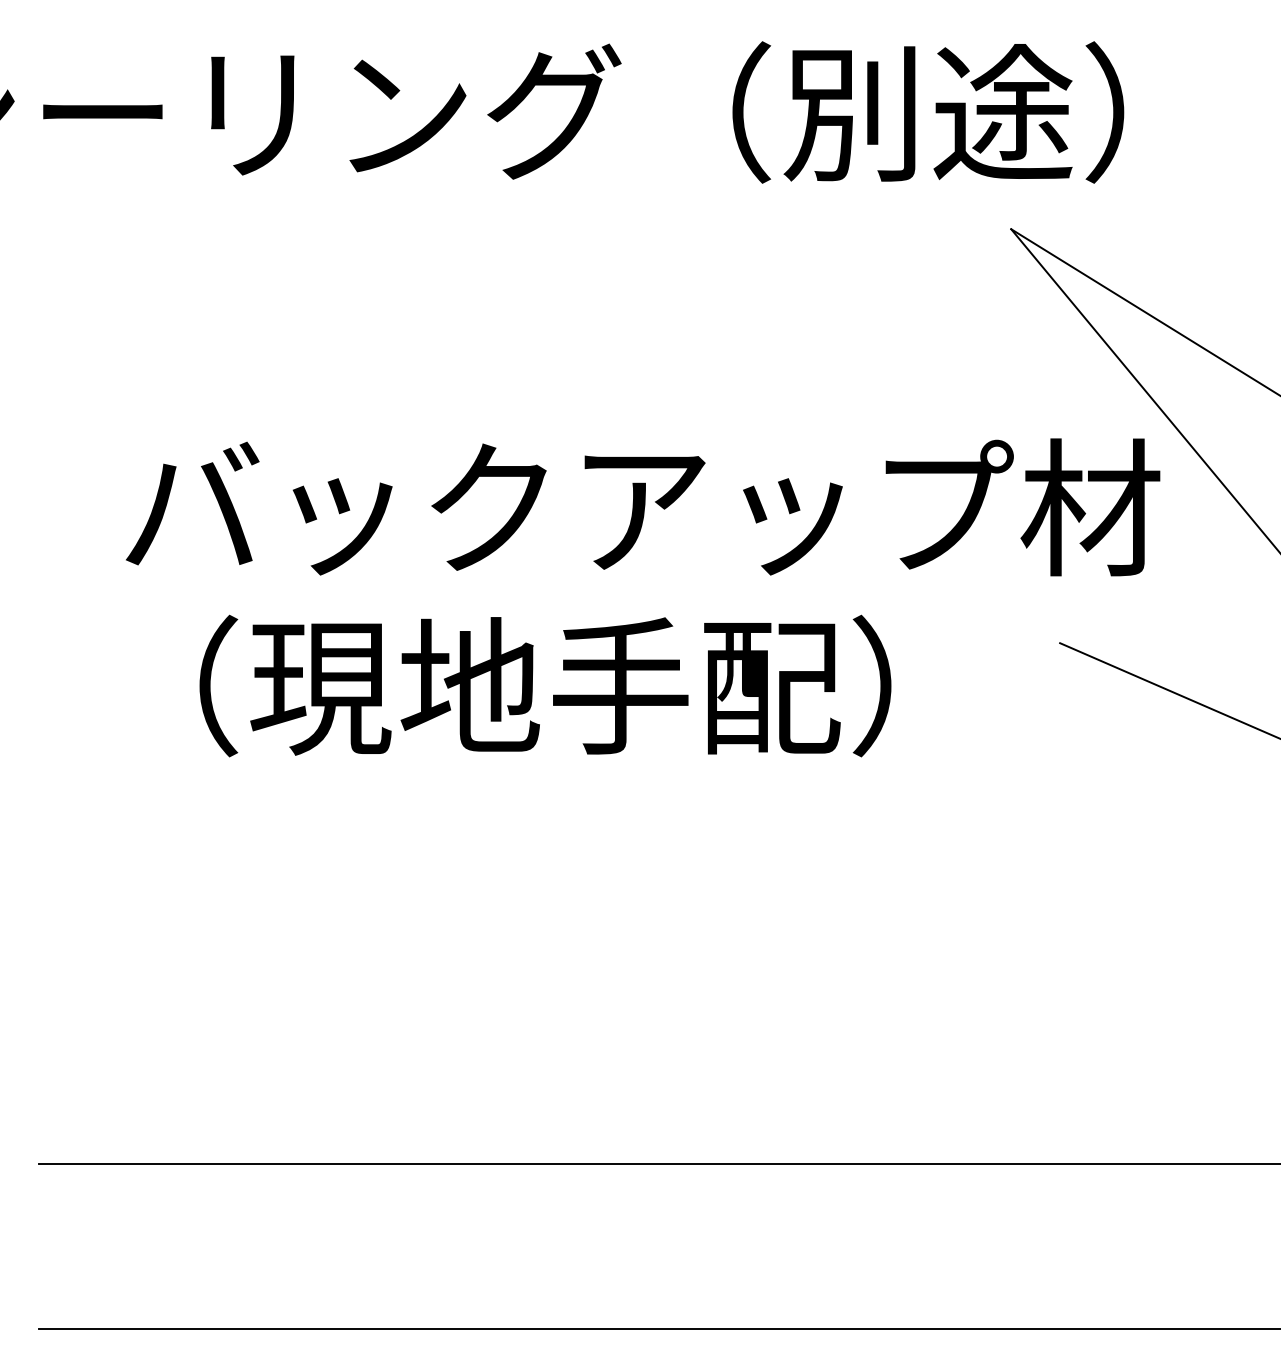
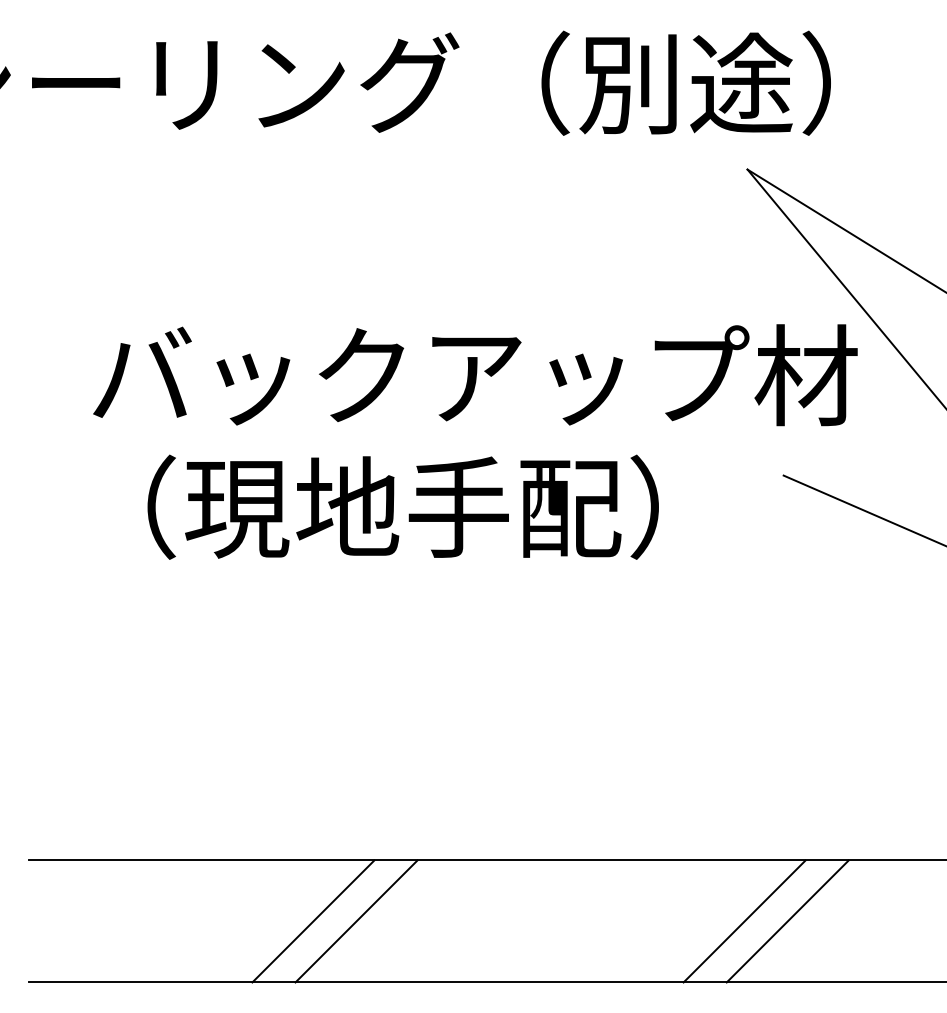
line: (423, 1245) -> (313, 920), added
line: (481, 1245) -> (355, 920), added
line: (1006, 1245) -> (744, 920), added
line: (1065, 1245) -> (787, 920), added

